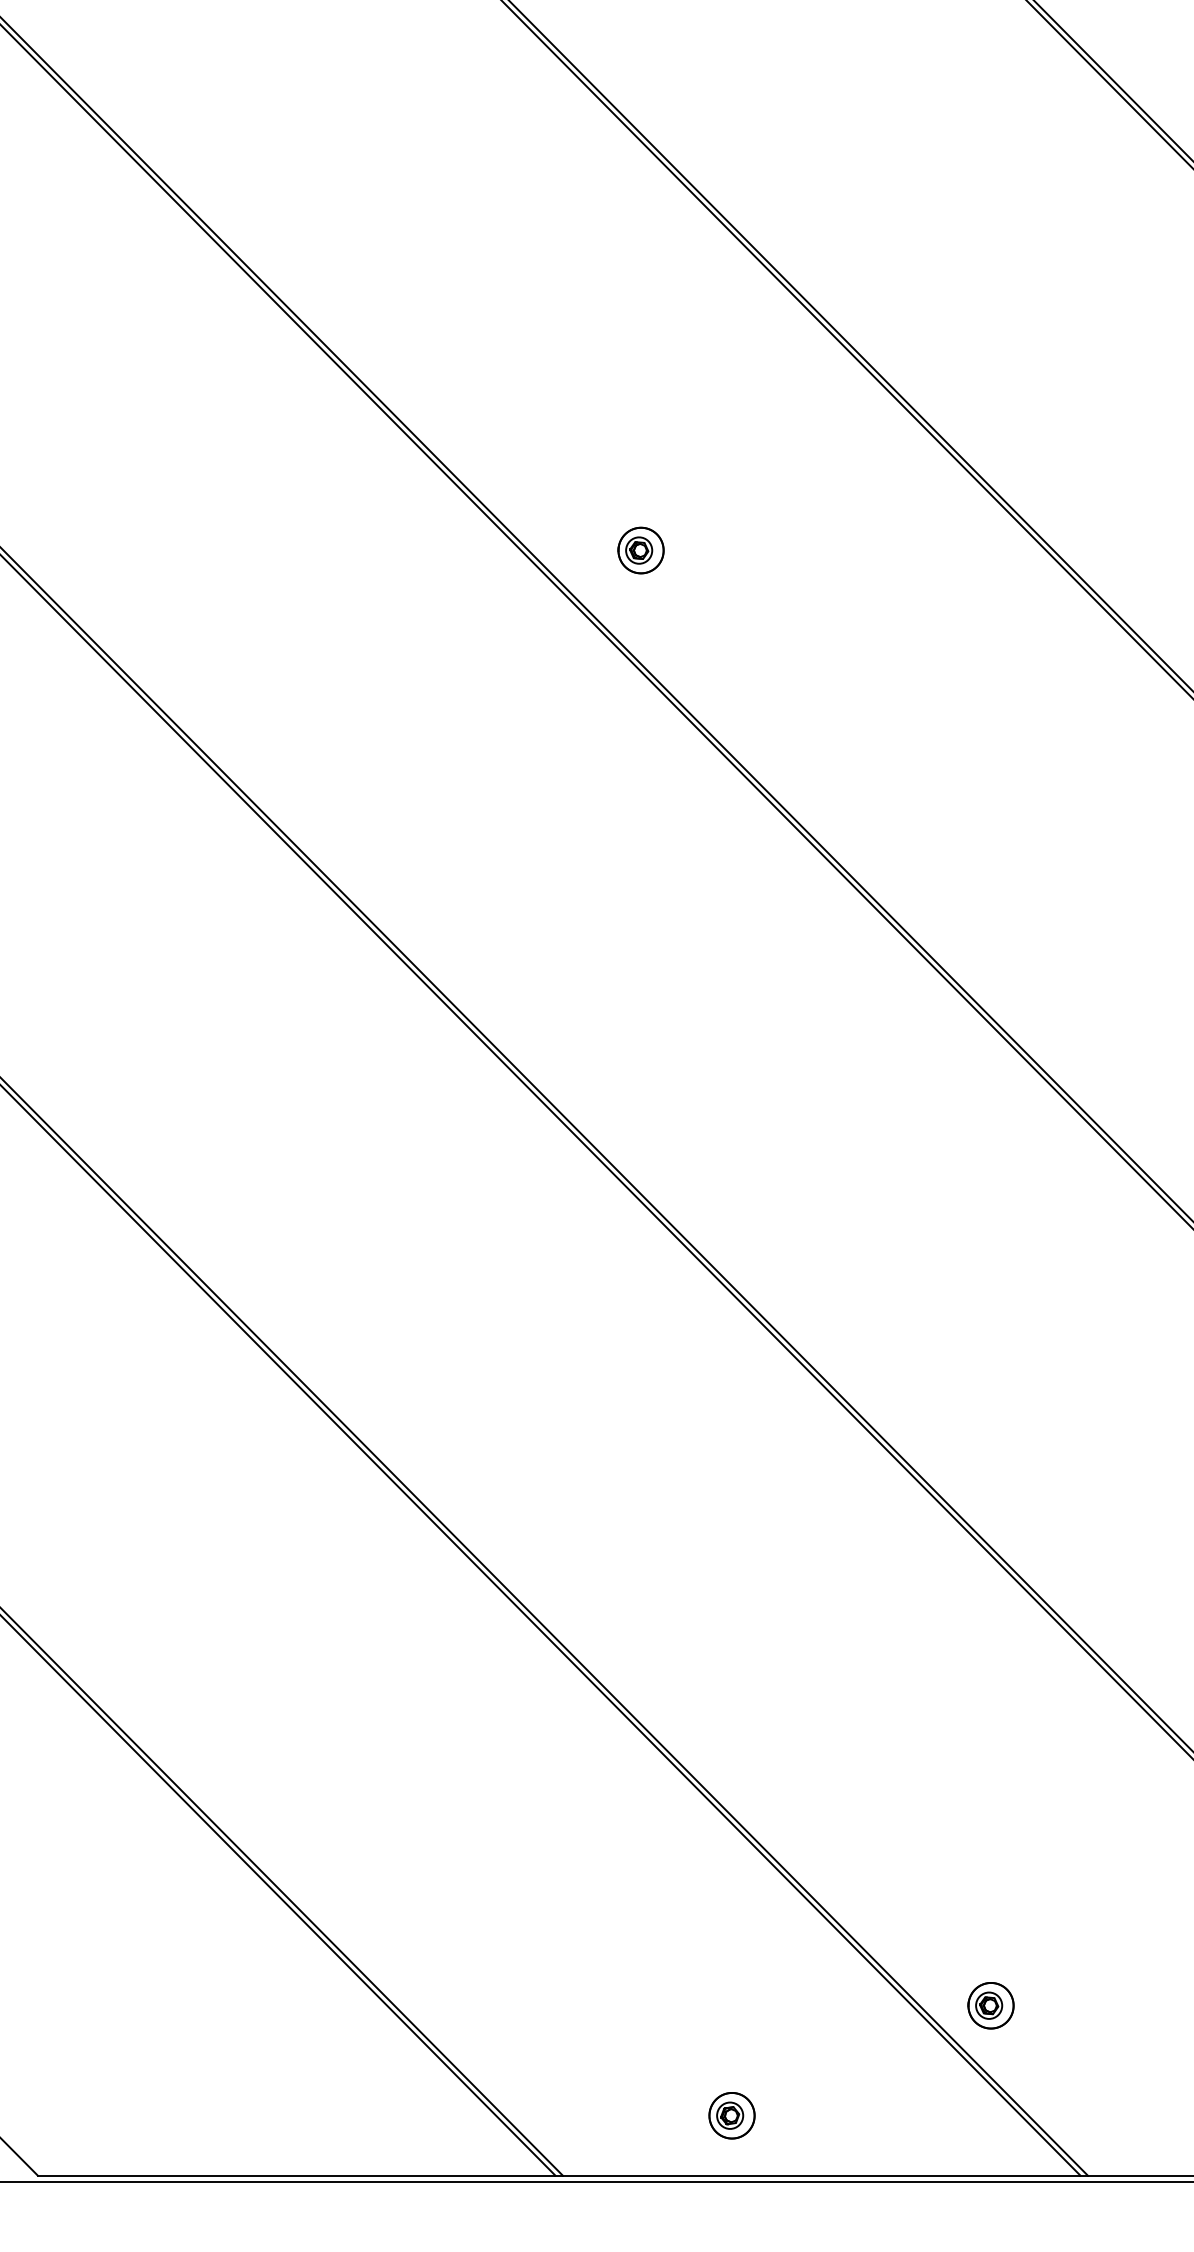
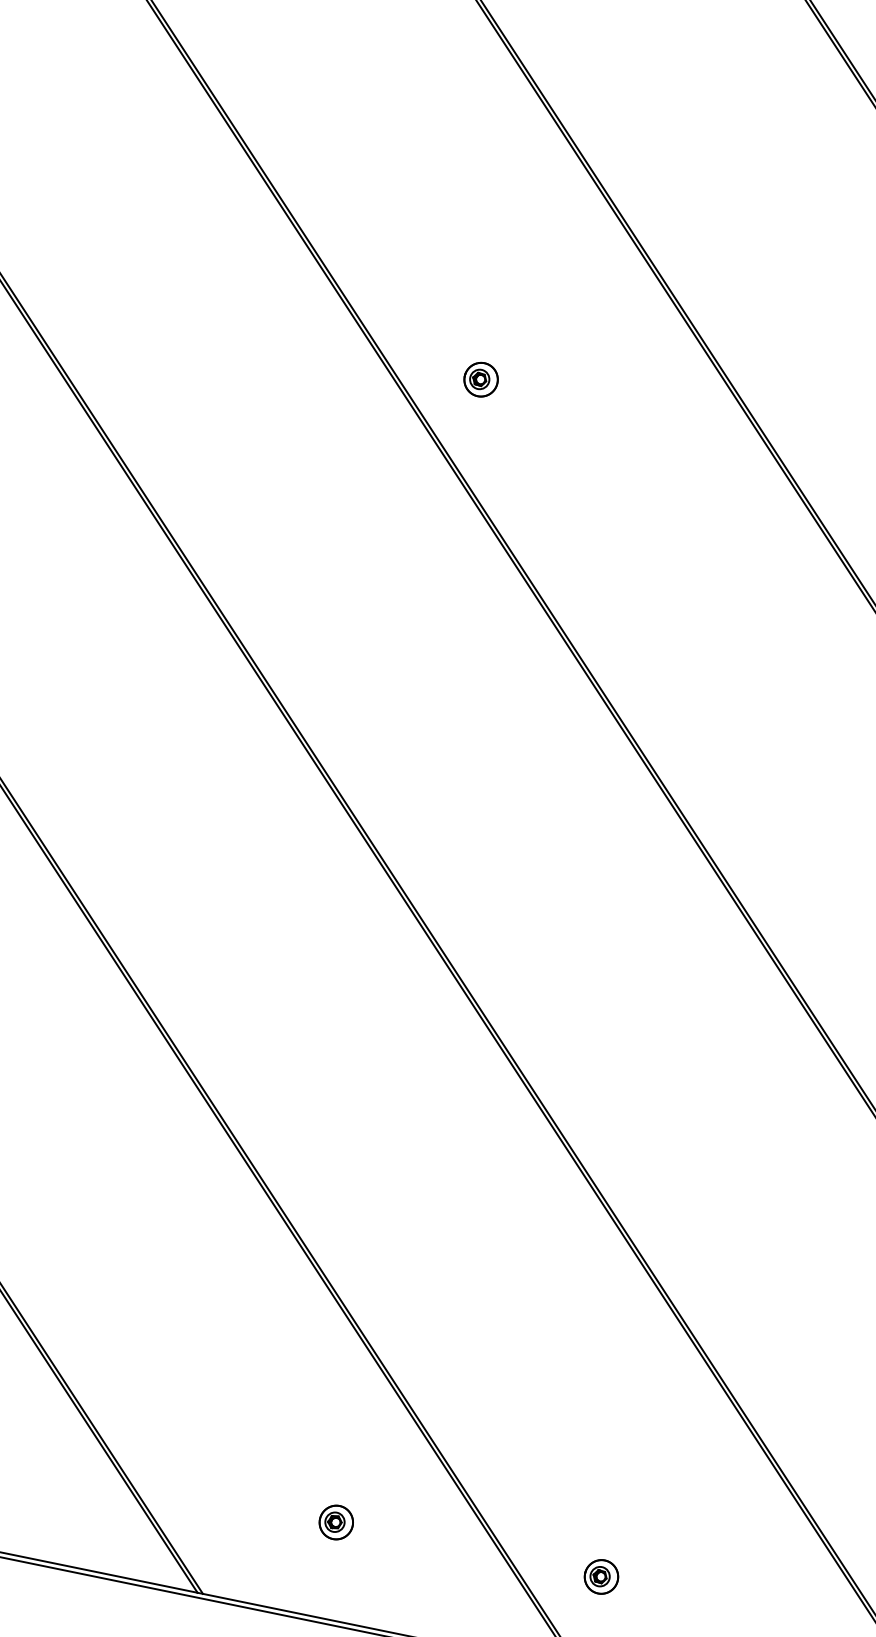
part: (640, 550) -> (480, 379), moved
part: (990, 2005) -> (601, 1576), moved
part: (731, 2115) -> (335, 1522), moved

